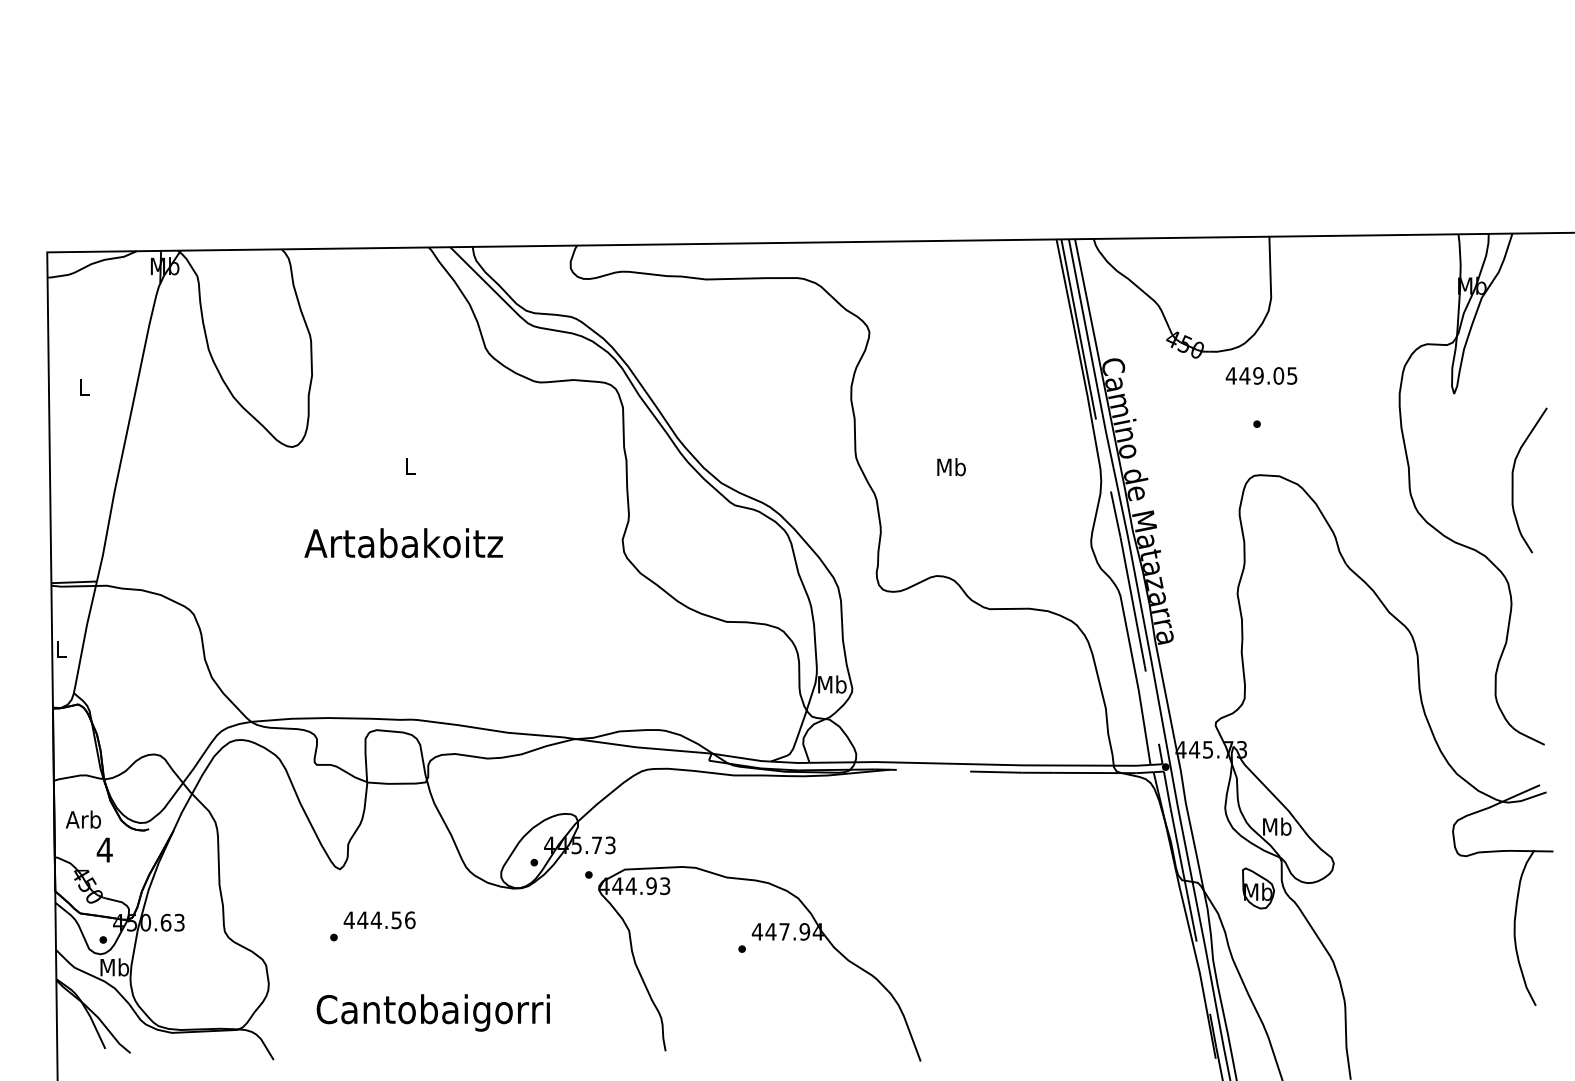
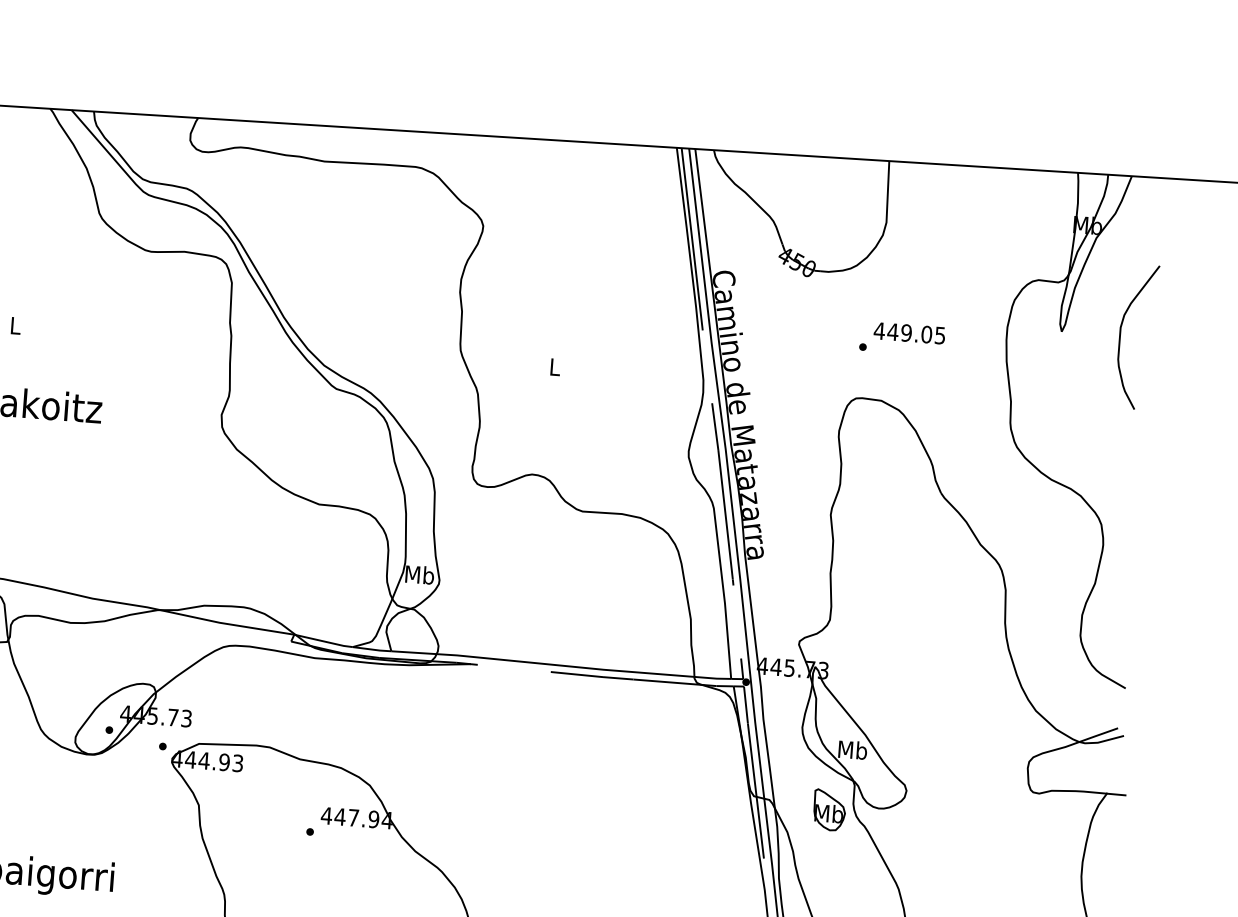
text: (1261, 375) -> (909, 332), moved
text: (951, 467) -> (554, 367), Mb -> L
curve: (1513, 480) -> (1120, 335), moved

